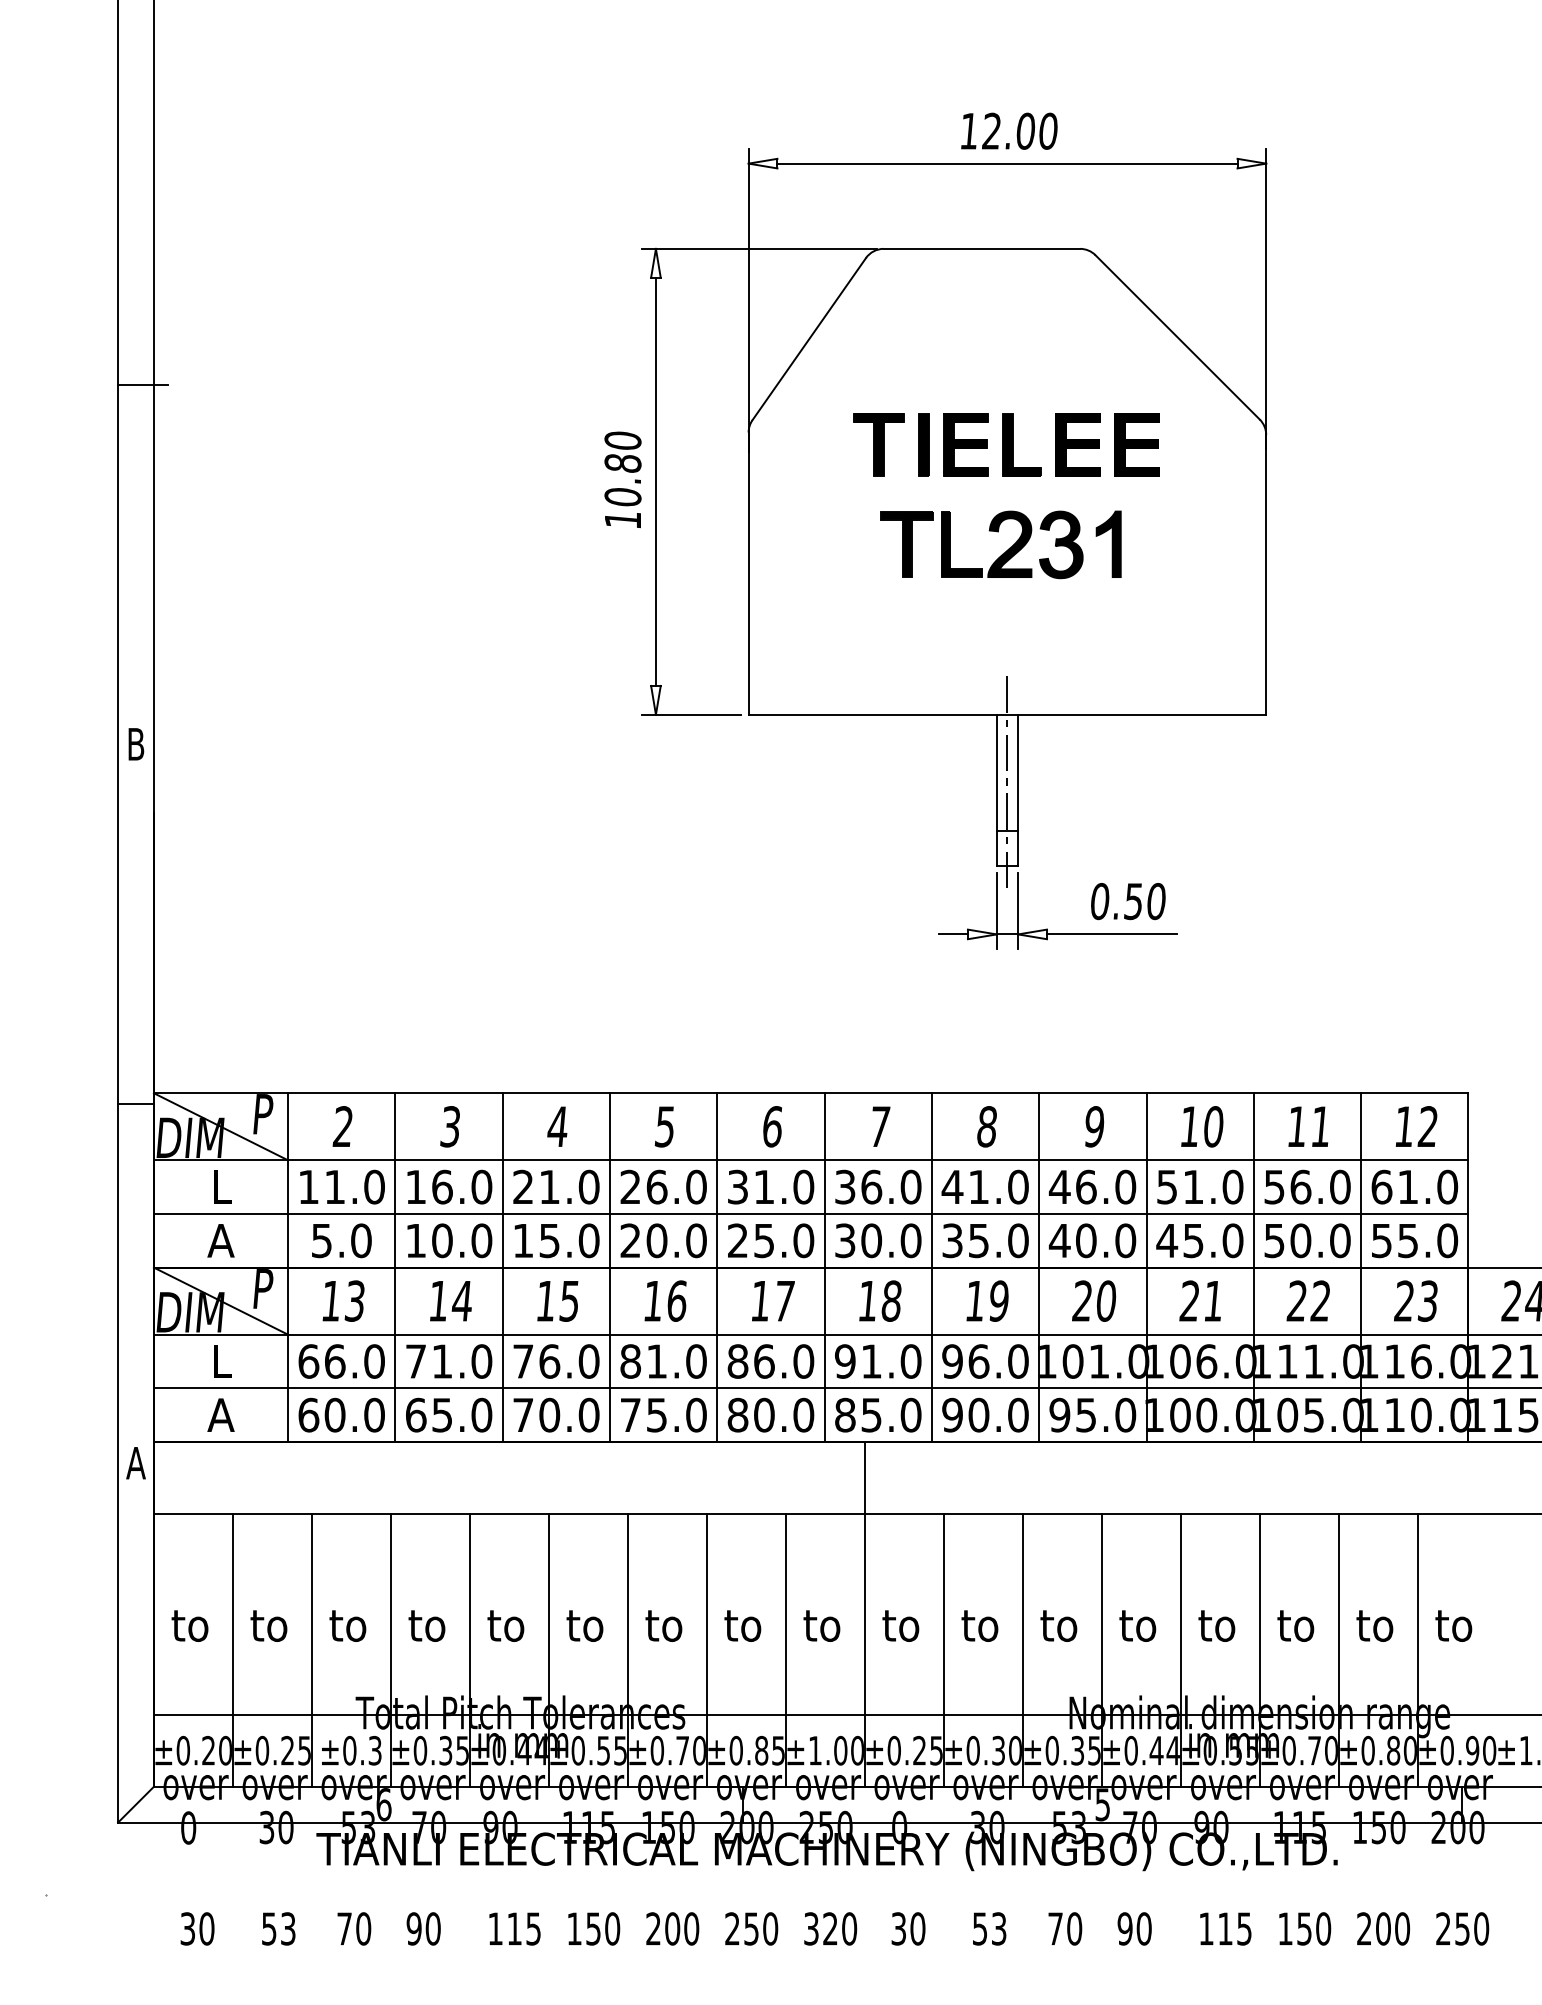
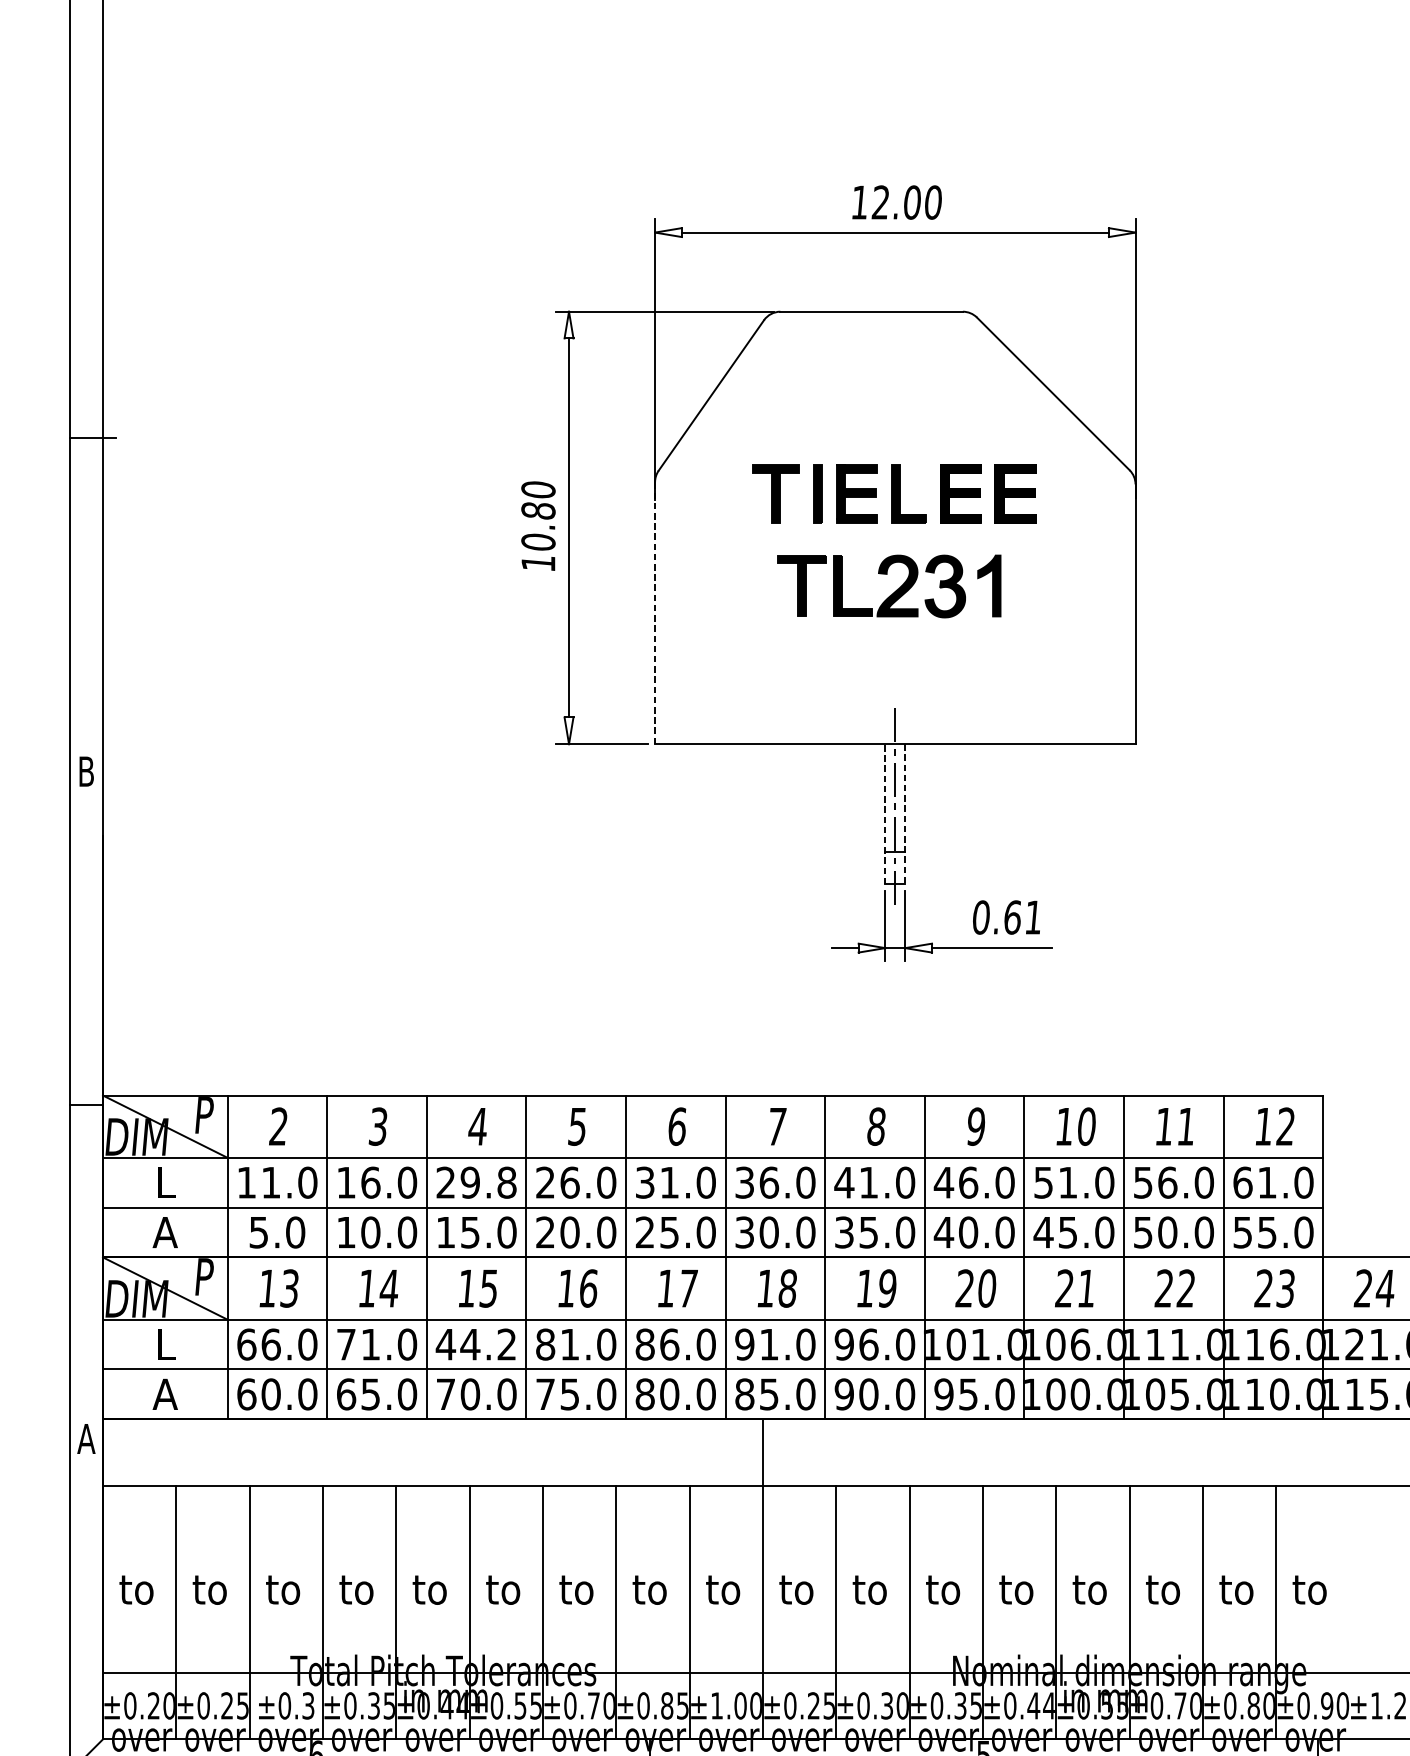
line: (748, 573) -> (654, 613), solid -> dashed
line: (996, 789) -> (885, 813), solid -> dashed
line: (1018, 790) -> (905, 814), solid -> dashed
text: (1144, 901) -> (1022, 917), 0.50 -> 0.61
text: (569, 1186) -> (488, 1182), 21.0 -> 29.8
text: (555, 1361) -> (475, 1344), 76.0 -> 44.2

